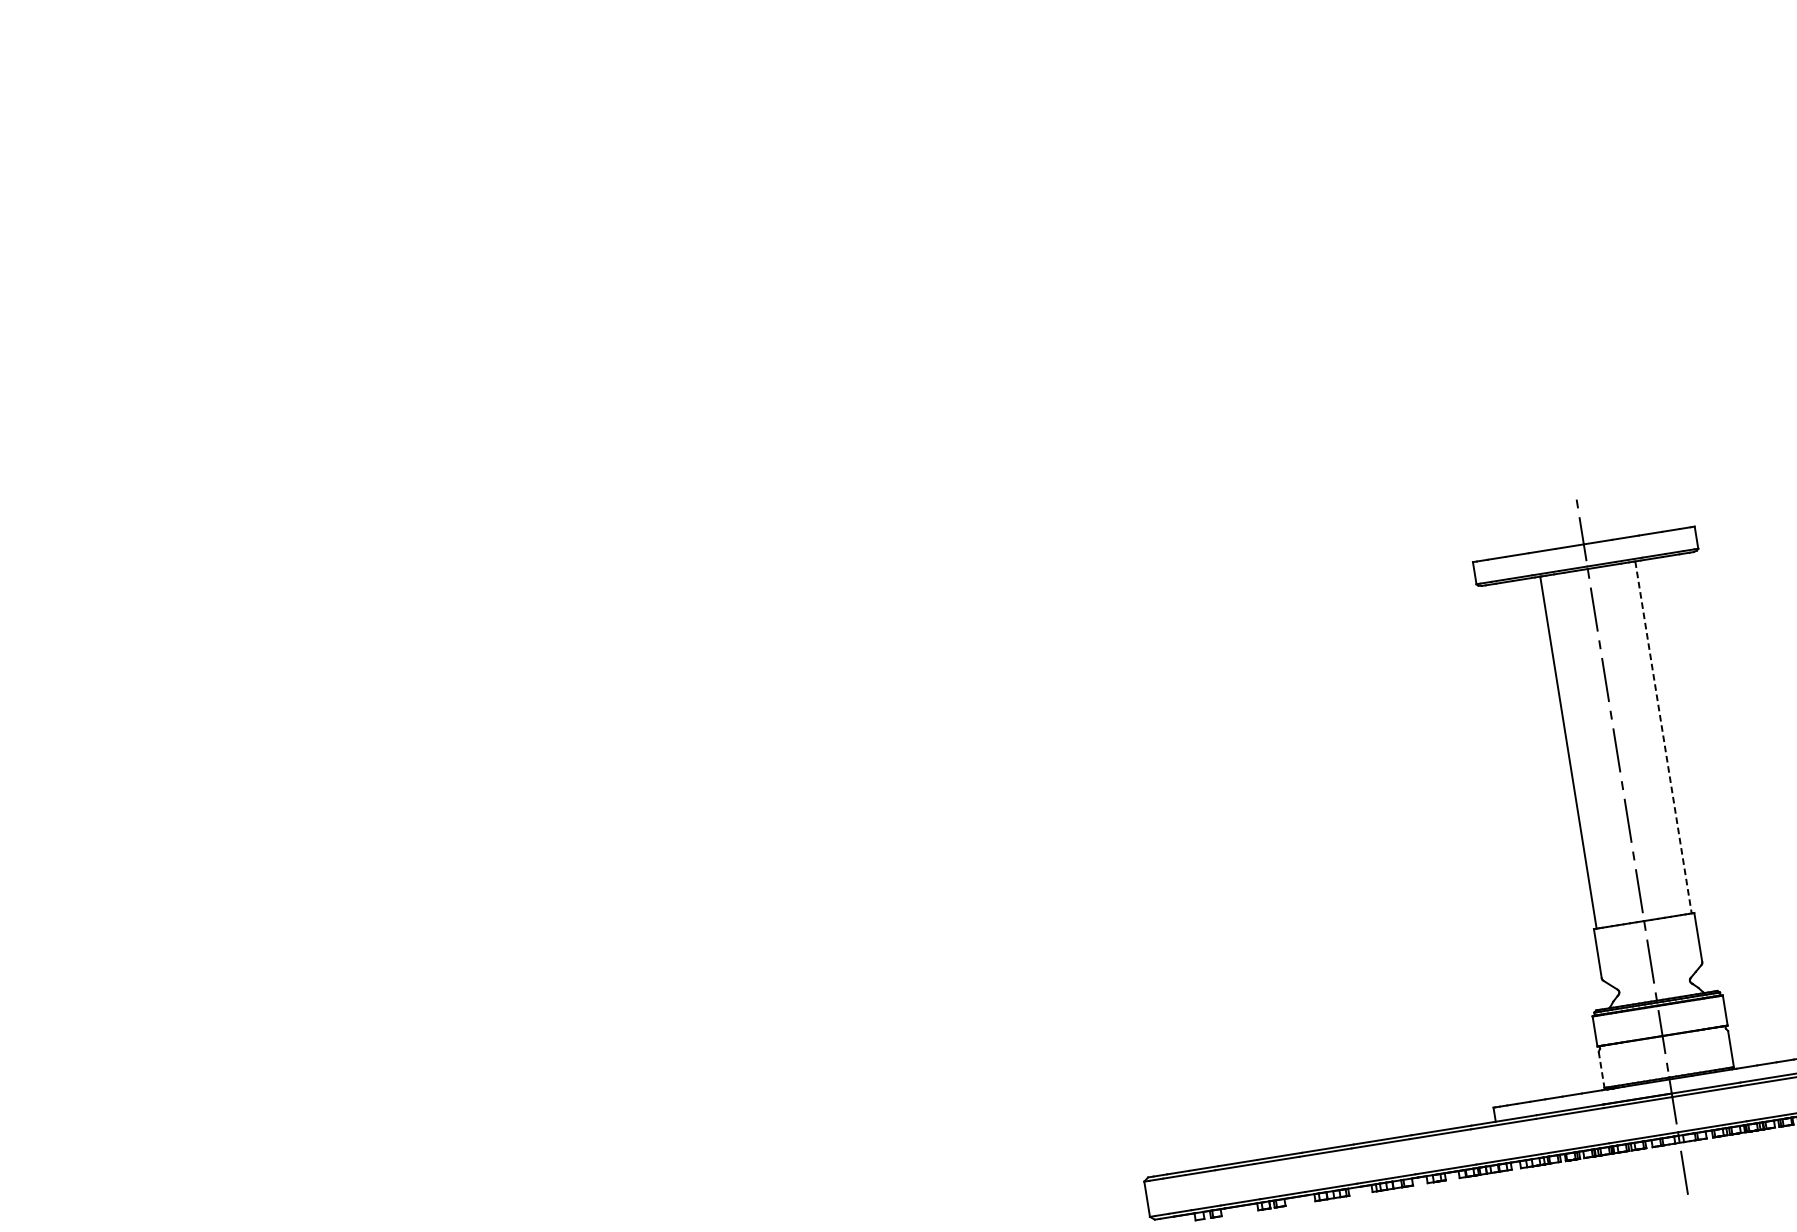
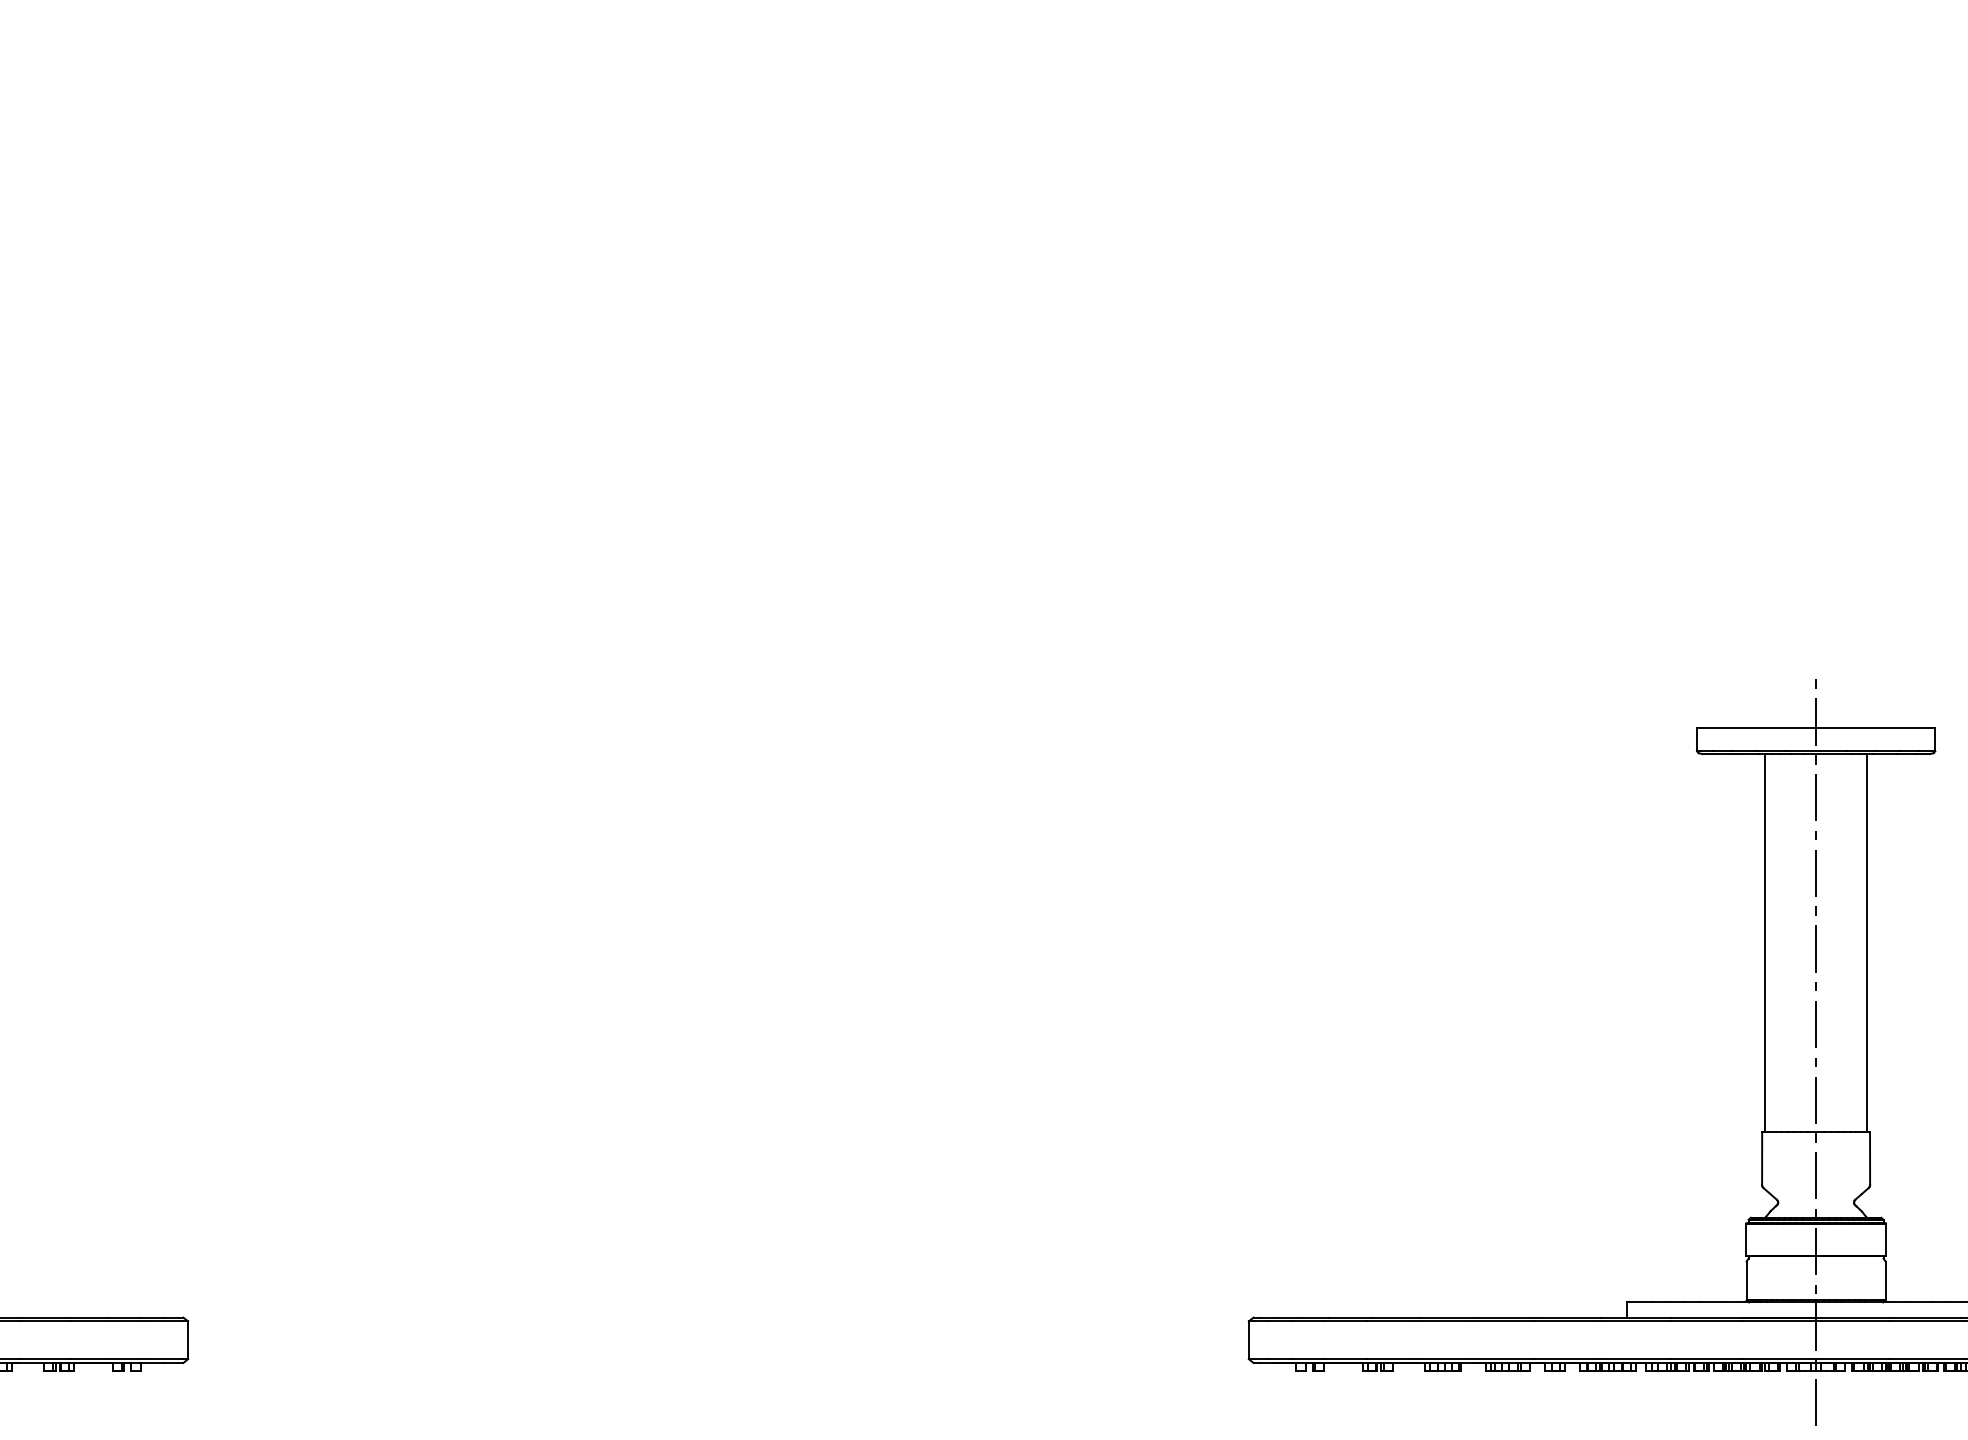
line: (1663, 737) -> (1867, 943), dashed -> solid
line: (1601, 1070) -> (1746, 1281), dashed -> solid

